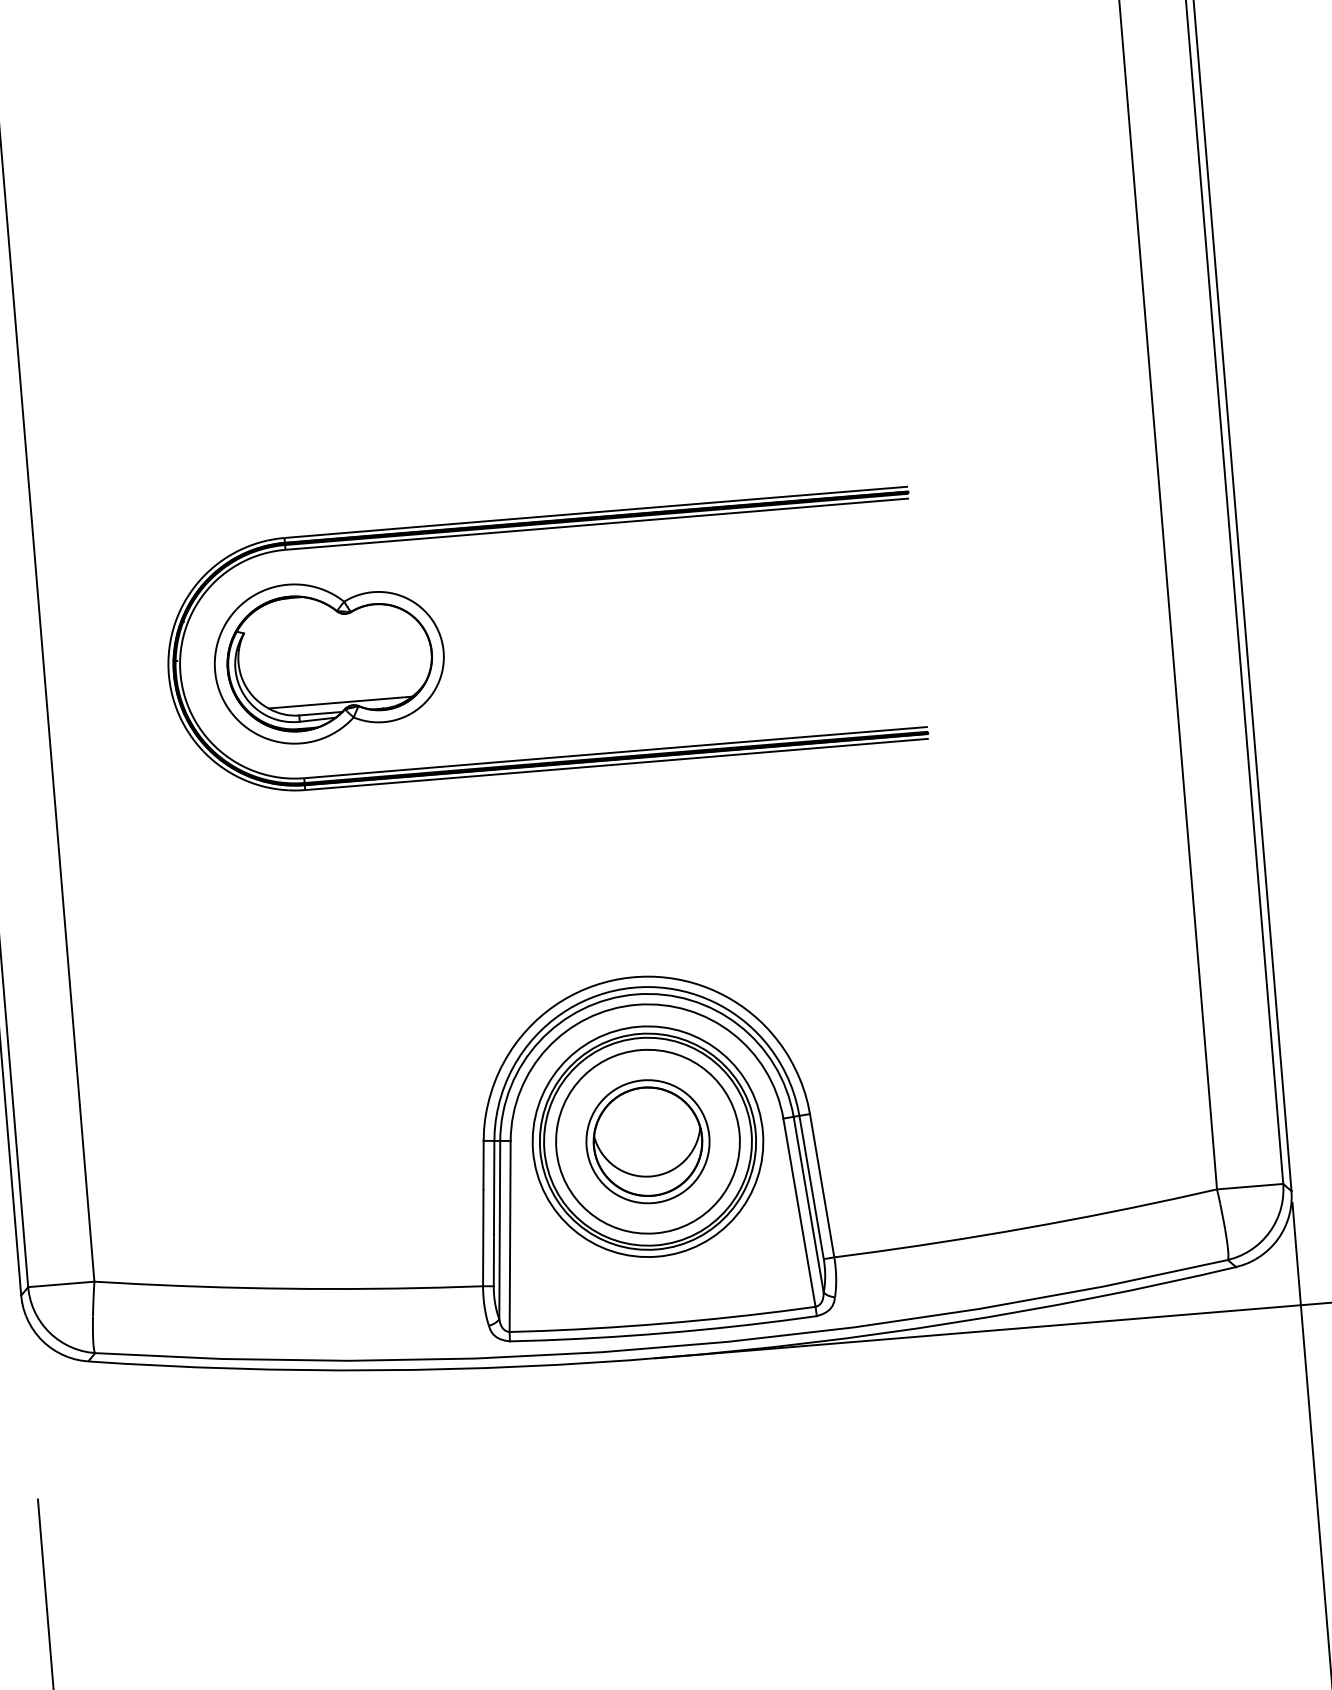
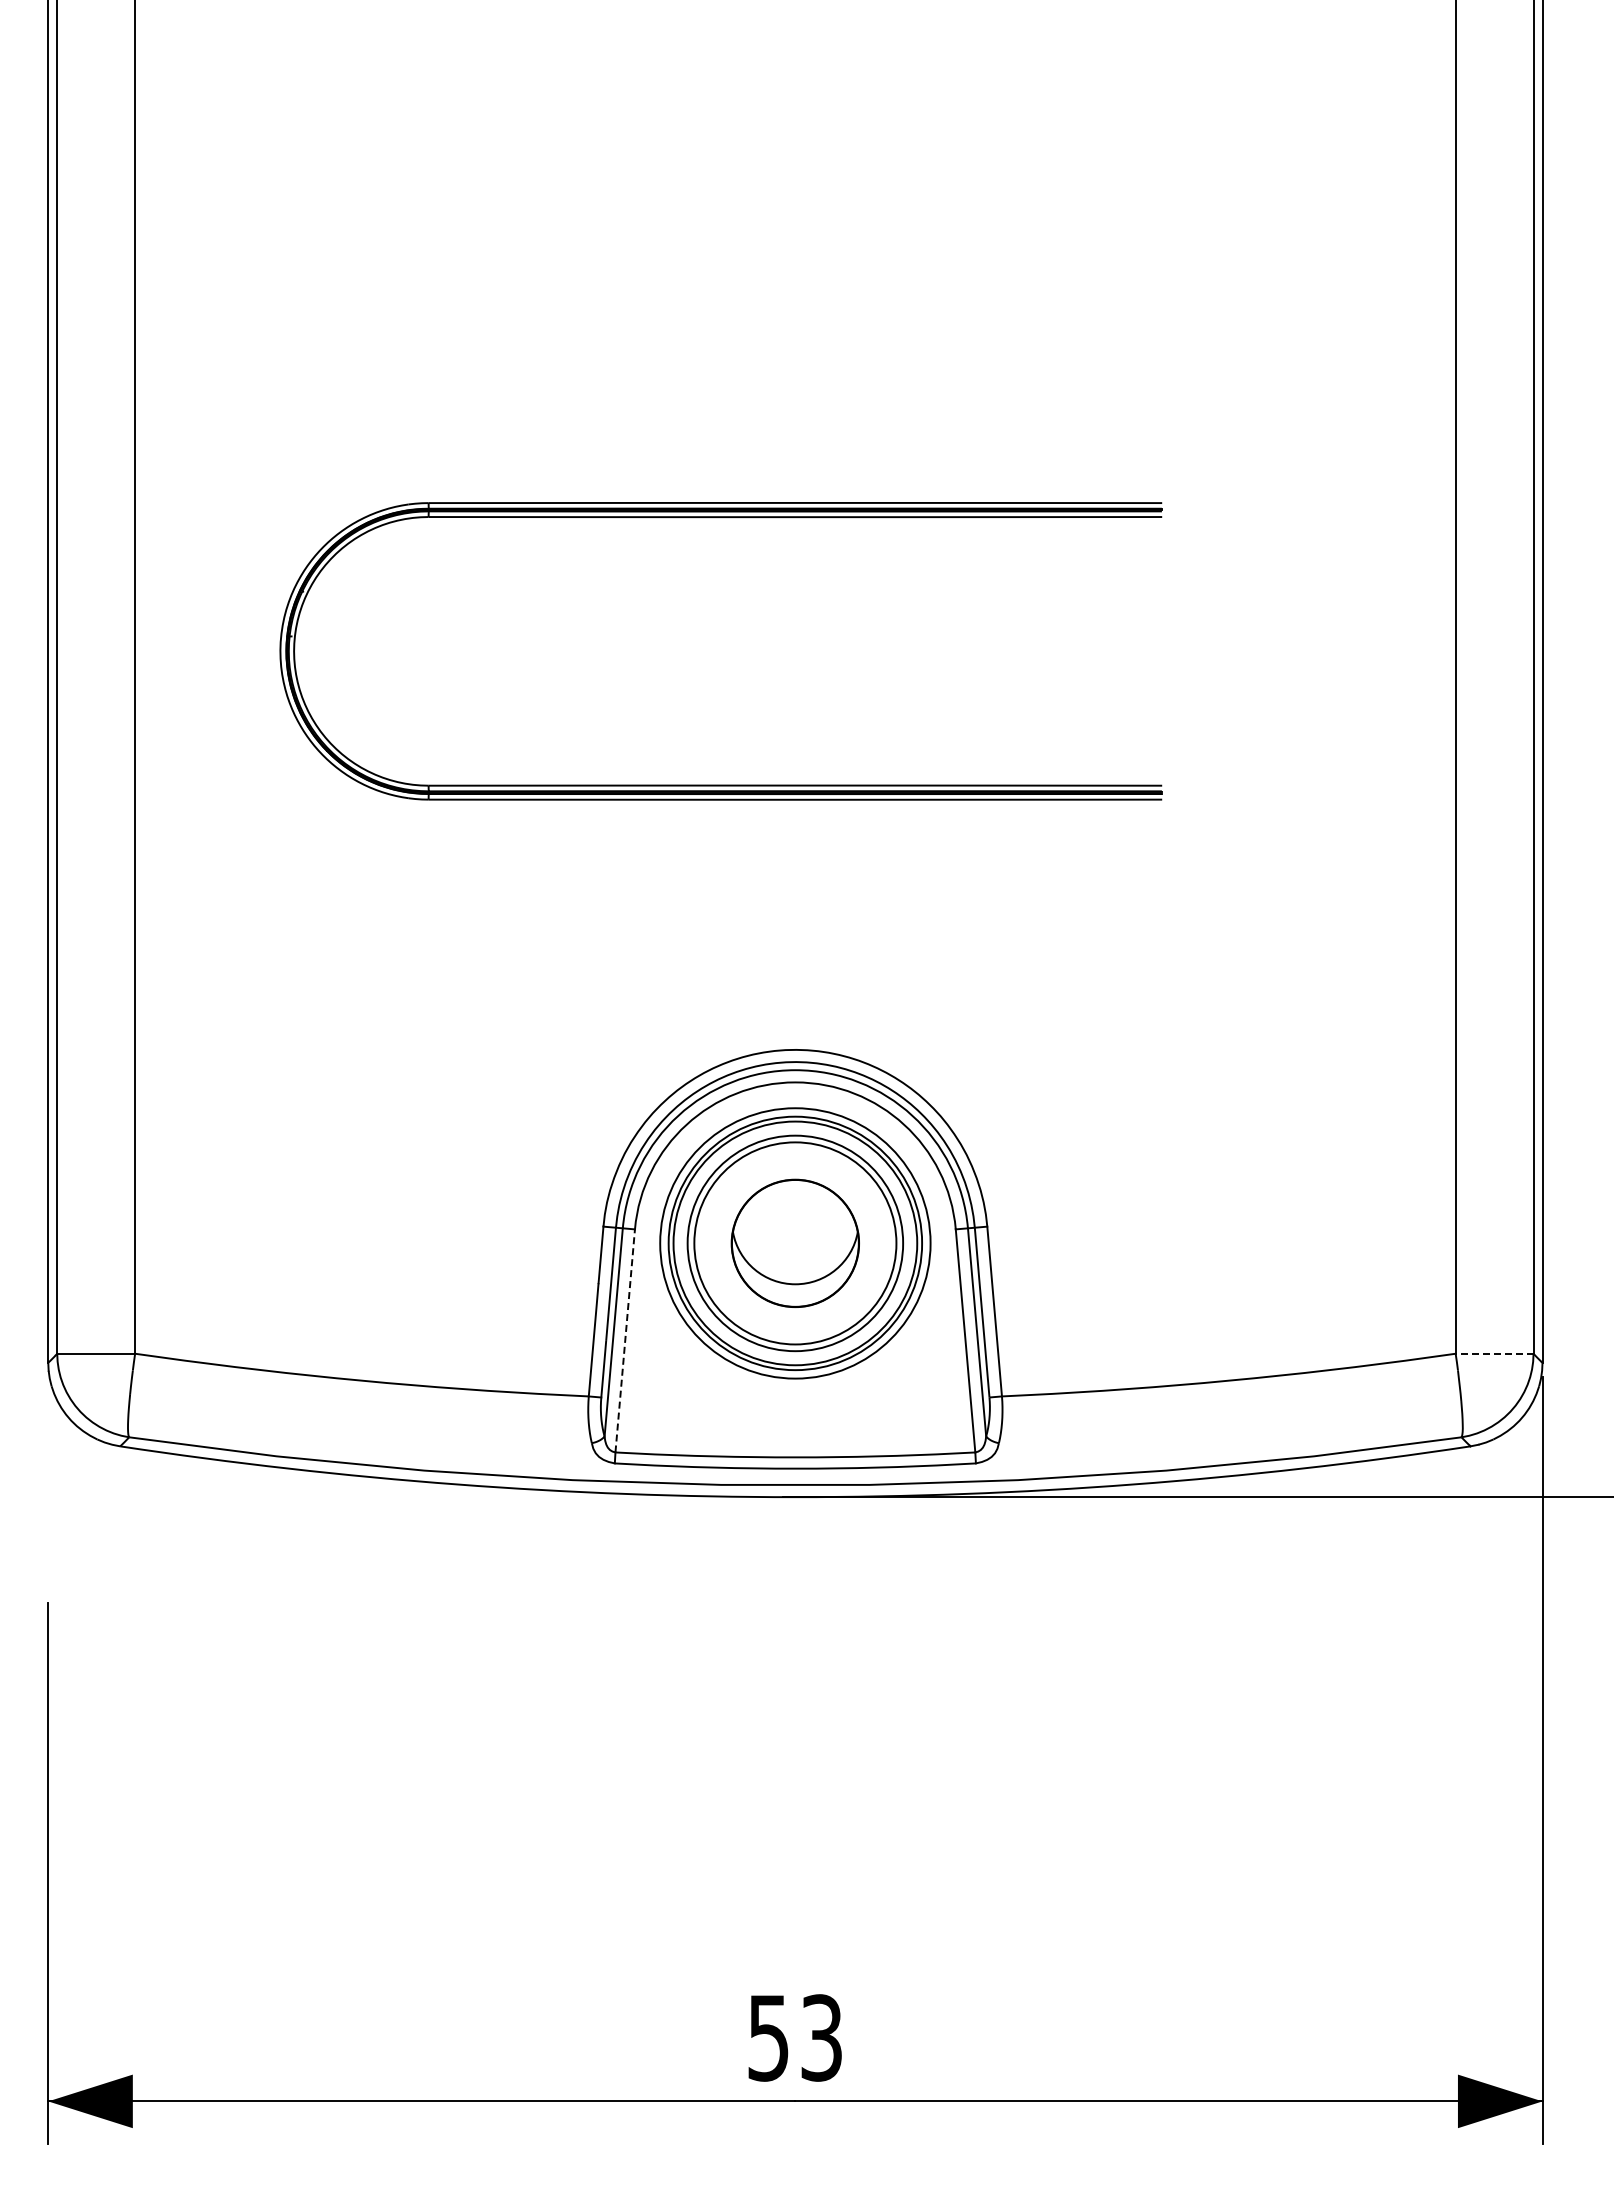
part: (329, 661) -> (469, 651), removed
circle: (648, 1141) -> (795, 1243), size x1.4
line: (1250, 1186) -> (1494, 1353), solid -> dashed
line: (510, 1236) -> (625, 1340), solid -> dashed

